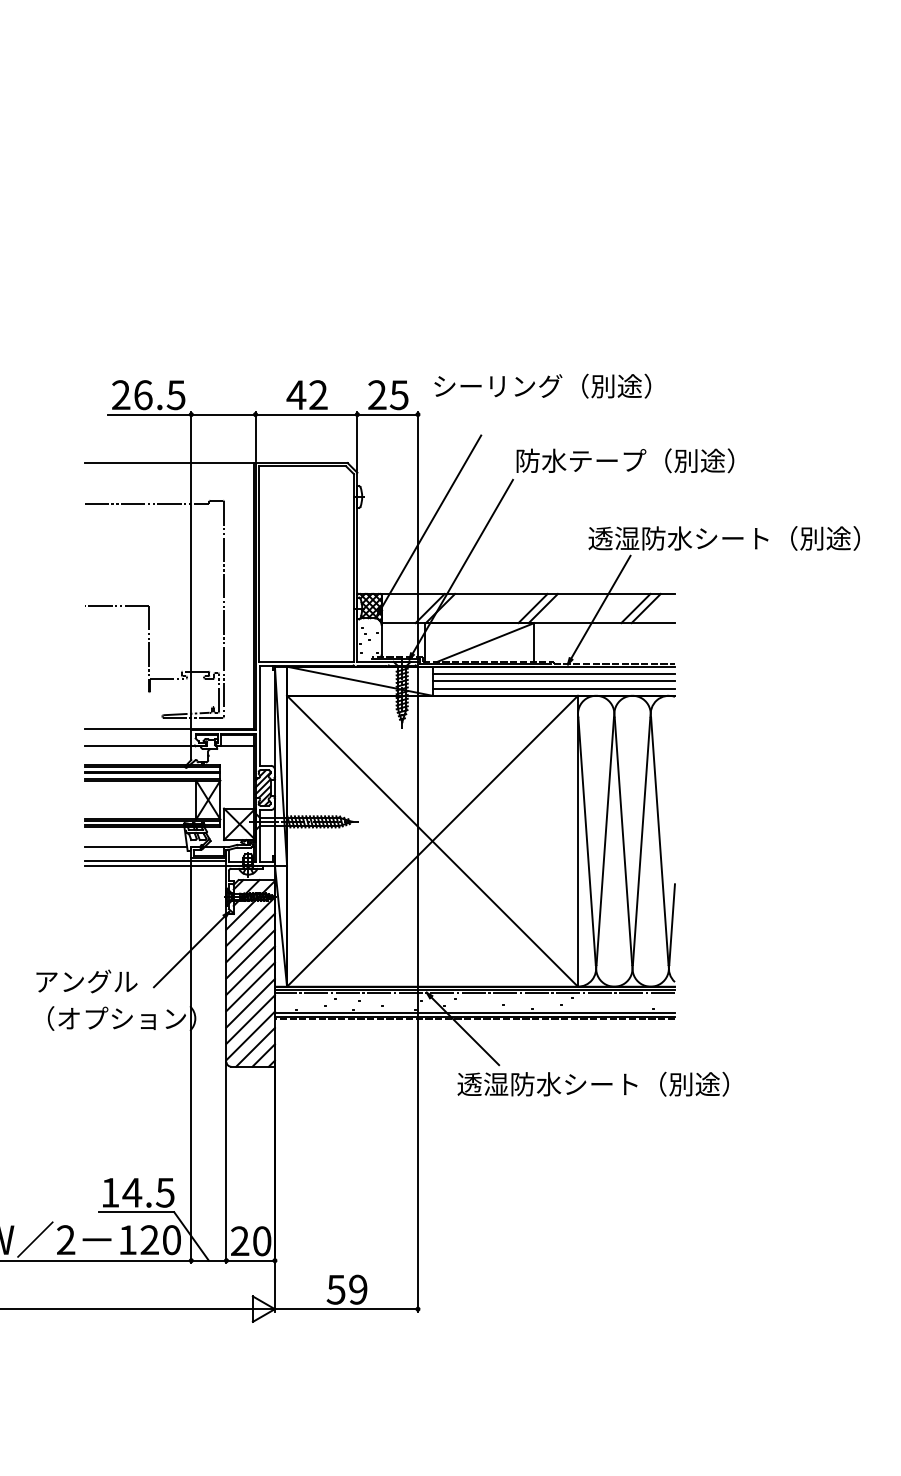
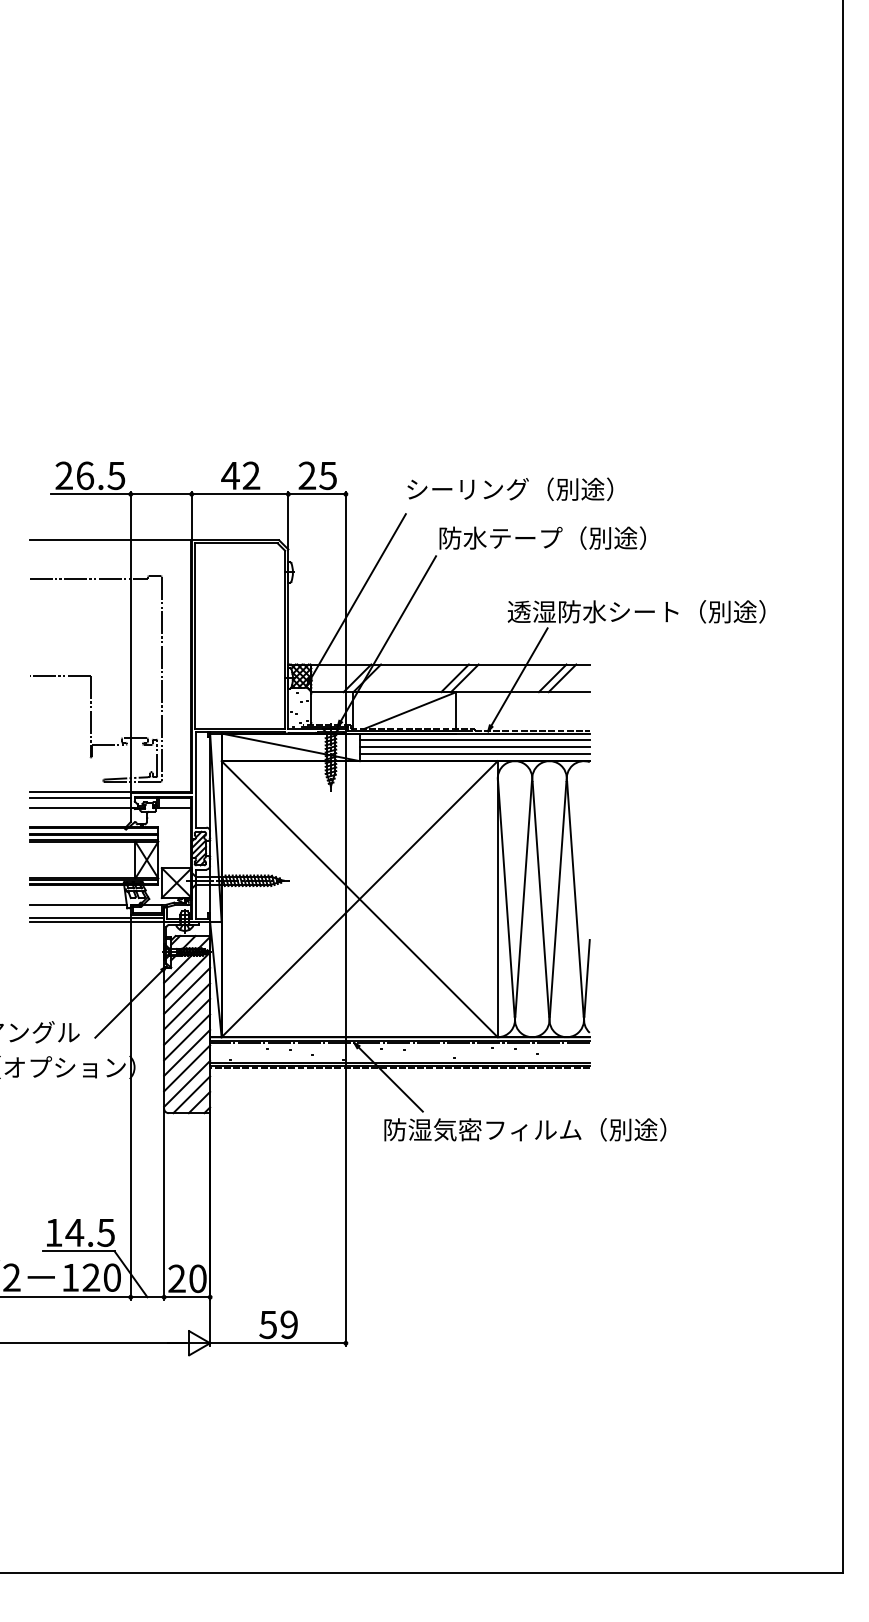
text: (542, 385) -> (510, 488), moved
line: (137, 735) -> (79, 798), added
text: (606, 1083) -> (524, 1129), 透湿防水シート（別途） -> 防湿気密フィルム（別途）

